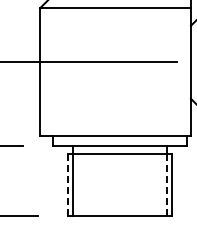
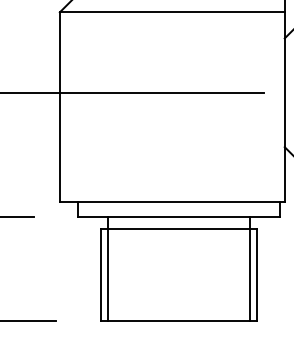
line: (67, 184) -> (100, 274), dashed -> solid
line: (167, 184) -> (249, 274), dashed -> solid

